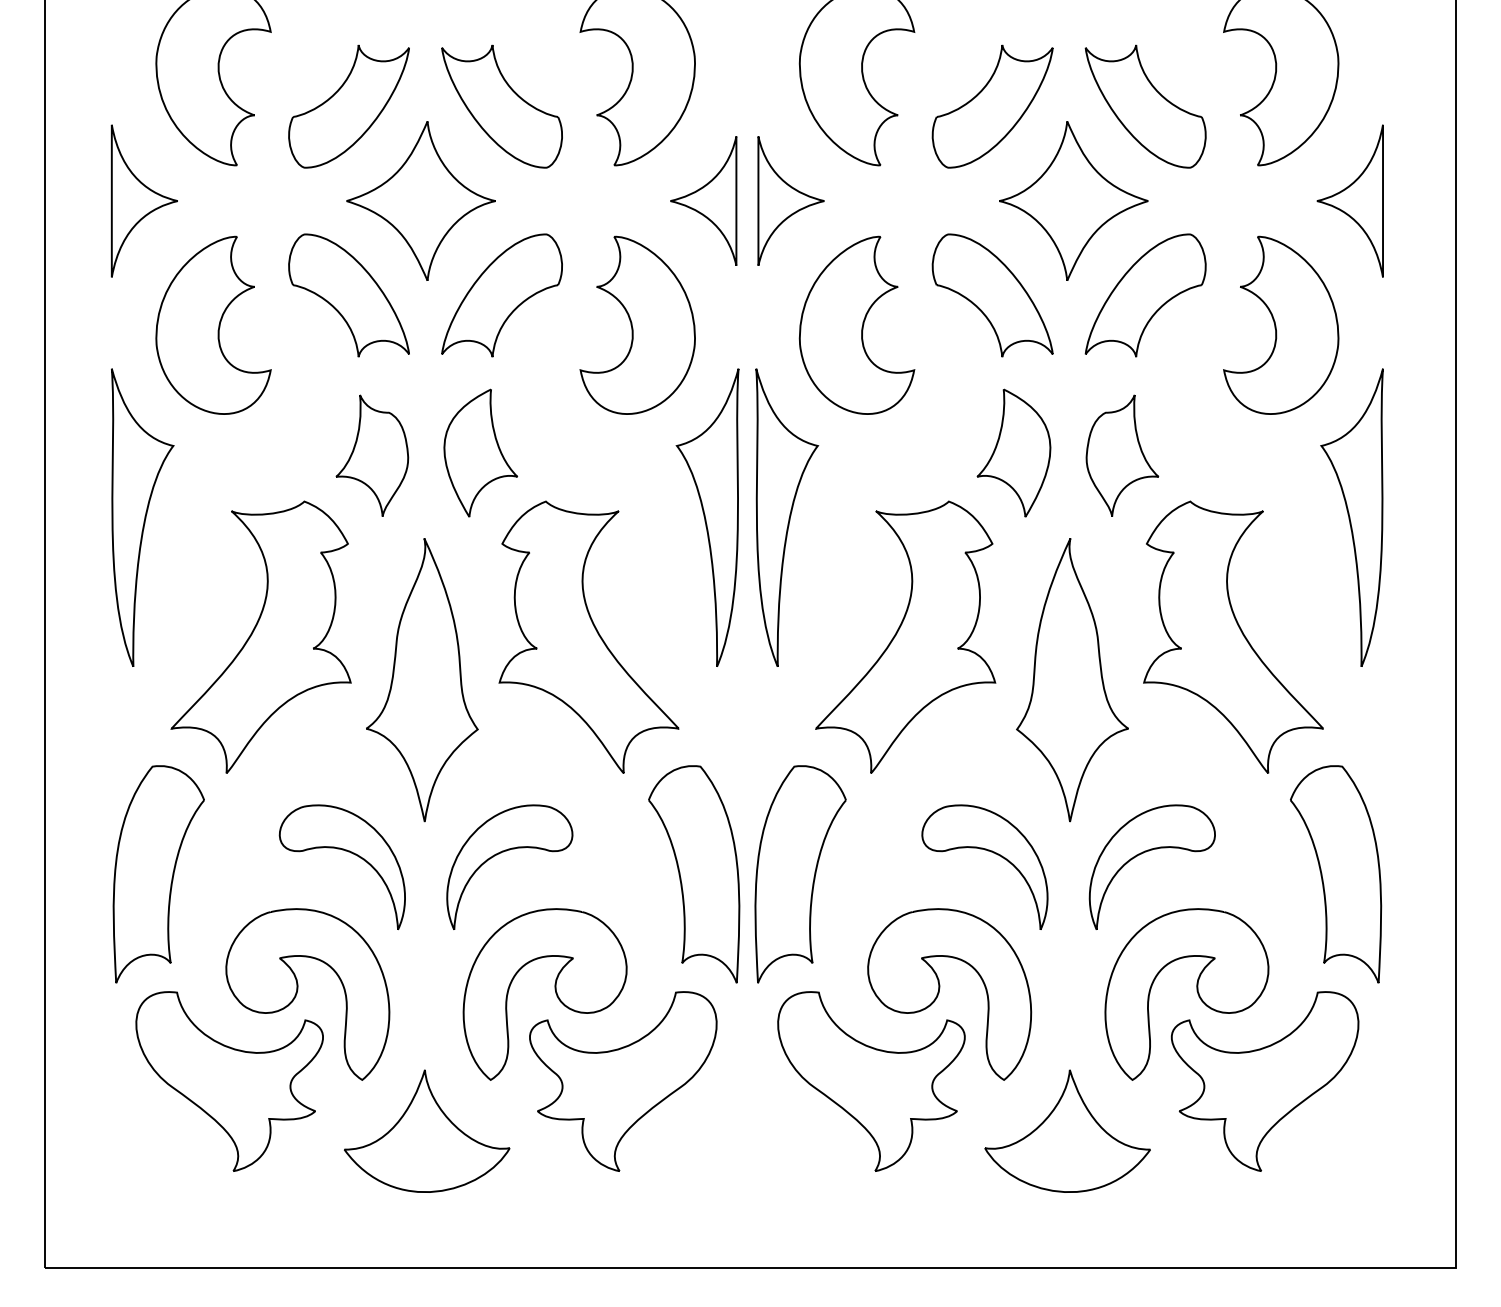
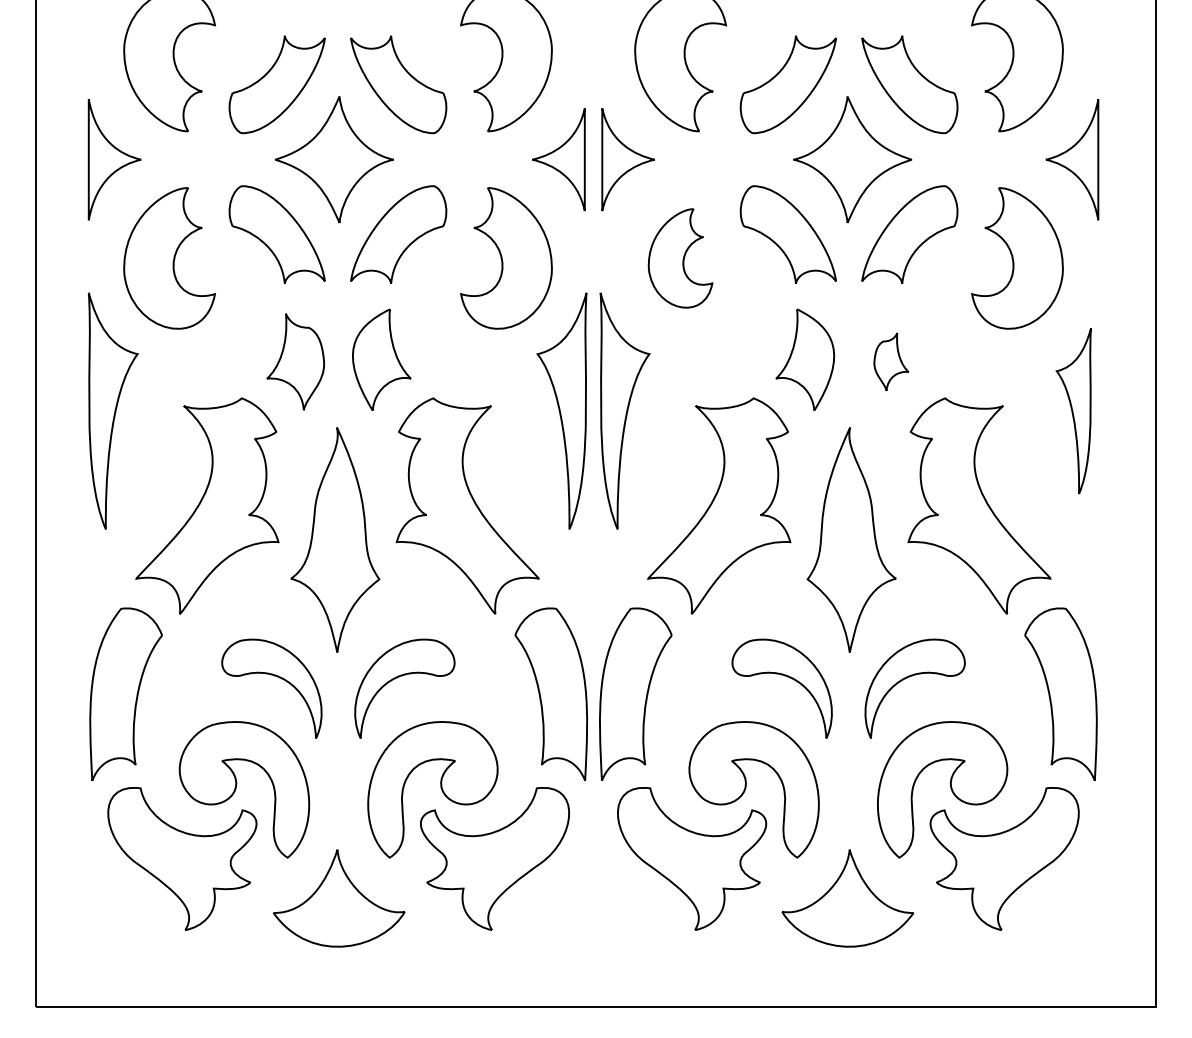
part: (856, 325) -> (680, 258), size x0.7
part: (1122, 455) -> (891, 361), size x0.6
part: (1351, 516) -> (1073, 410), size x0.7

